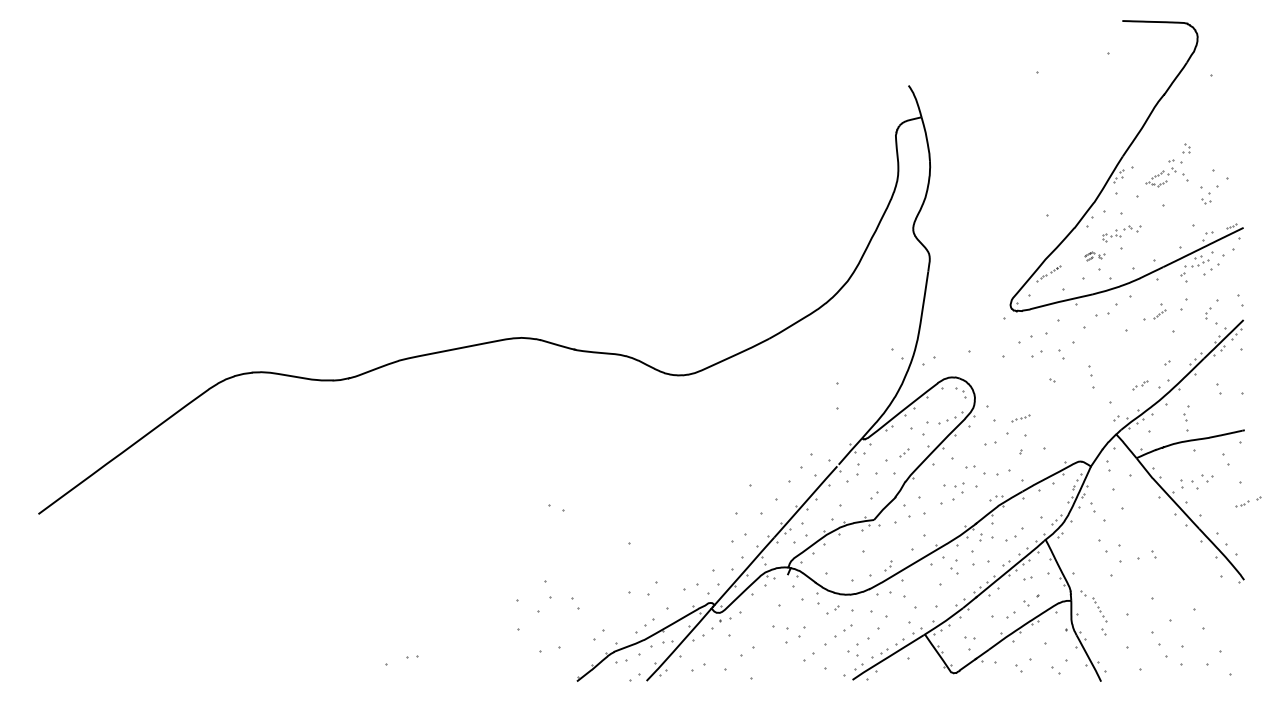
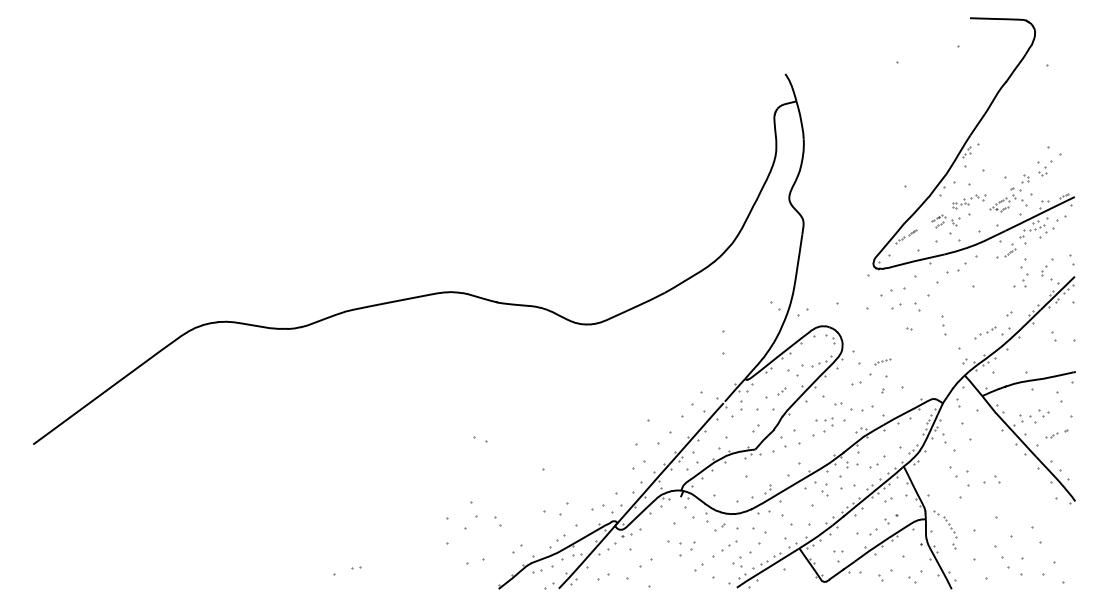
part: (1168, 165) -> (1009, 193), moved
part: (1093, 256) -> (945, 221), size x1.67
part: (1155, 311) -> (1006, 250), moved
part: (1140, 384) -> (985, 332), size x1.67
part: (1186, 413) -> (1025, 280), moved
part: (1247, 501) -> (1056, 433), moved

